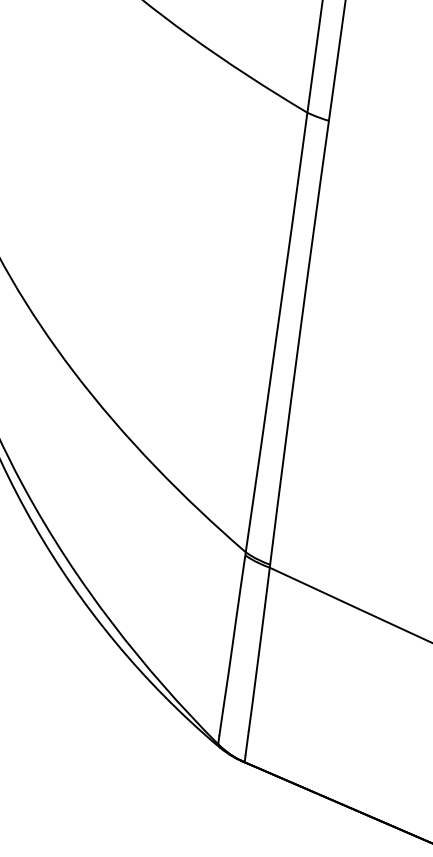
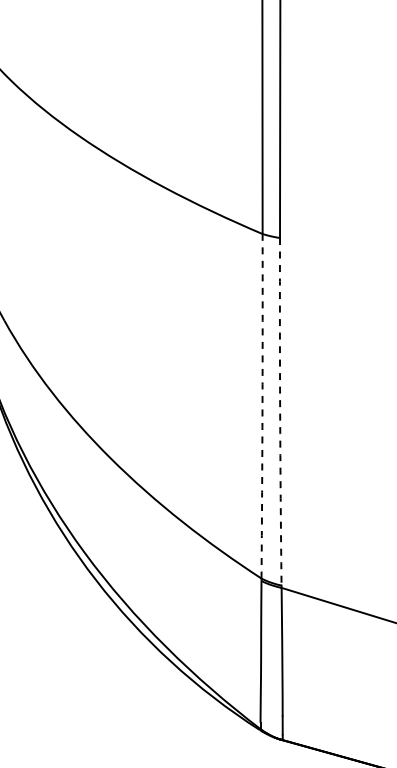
arc: (277, 332) -> (262, 406), solid -> dashed
arc: (299, 342) -> (280, 411), solid -> dashed

